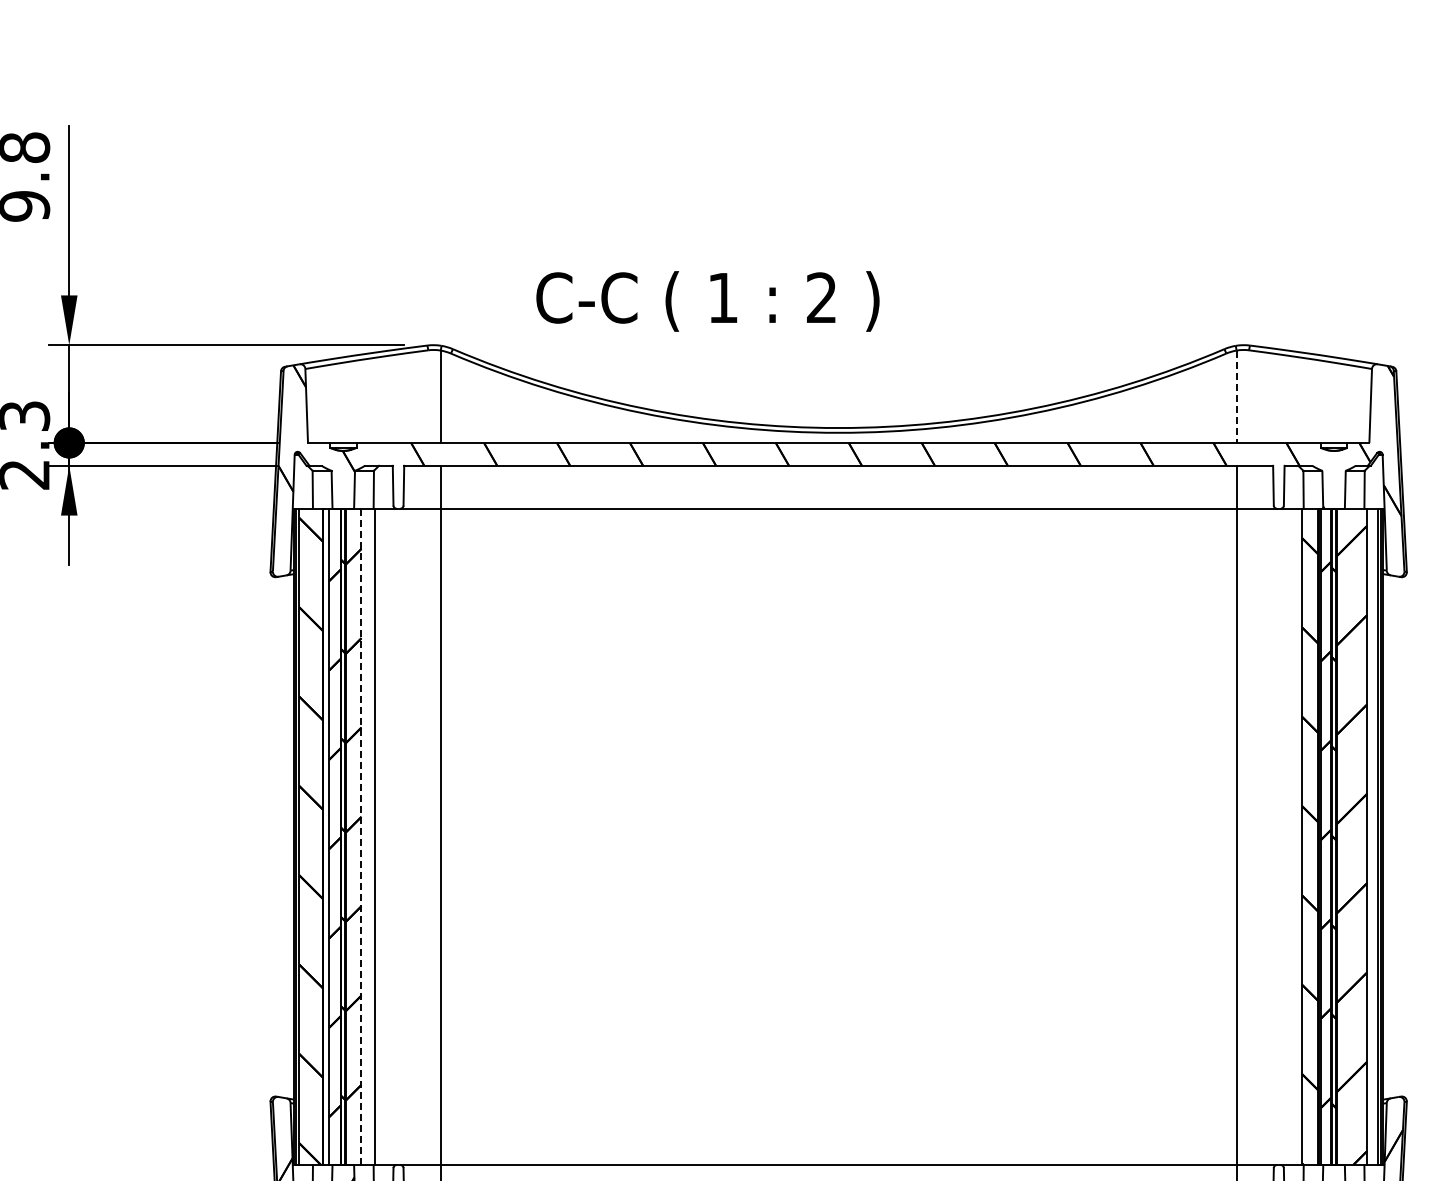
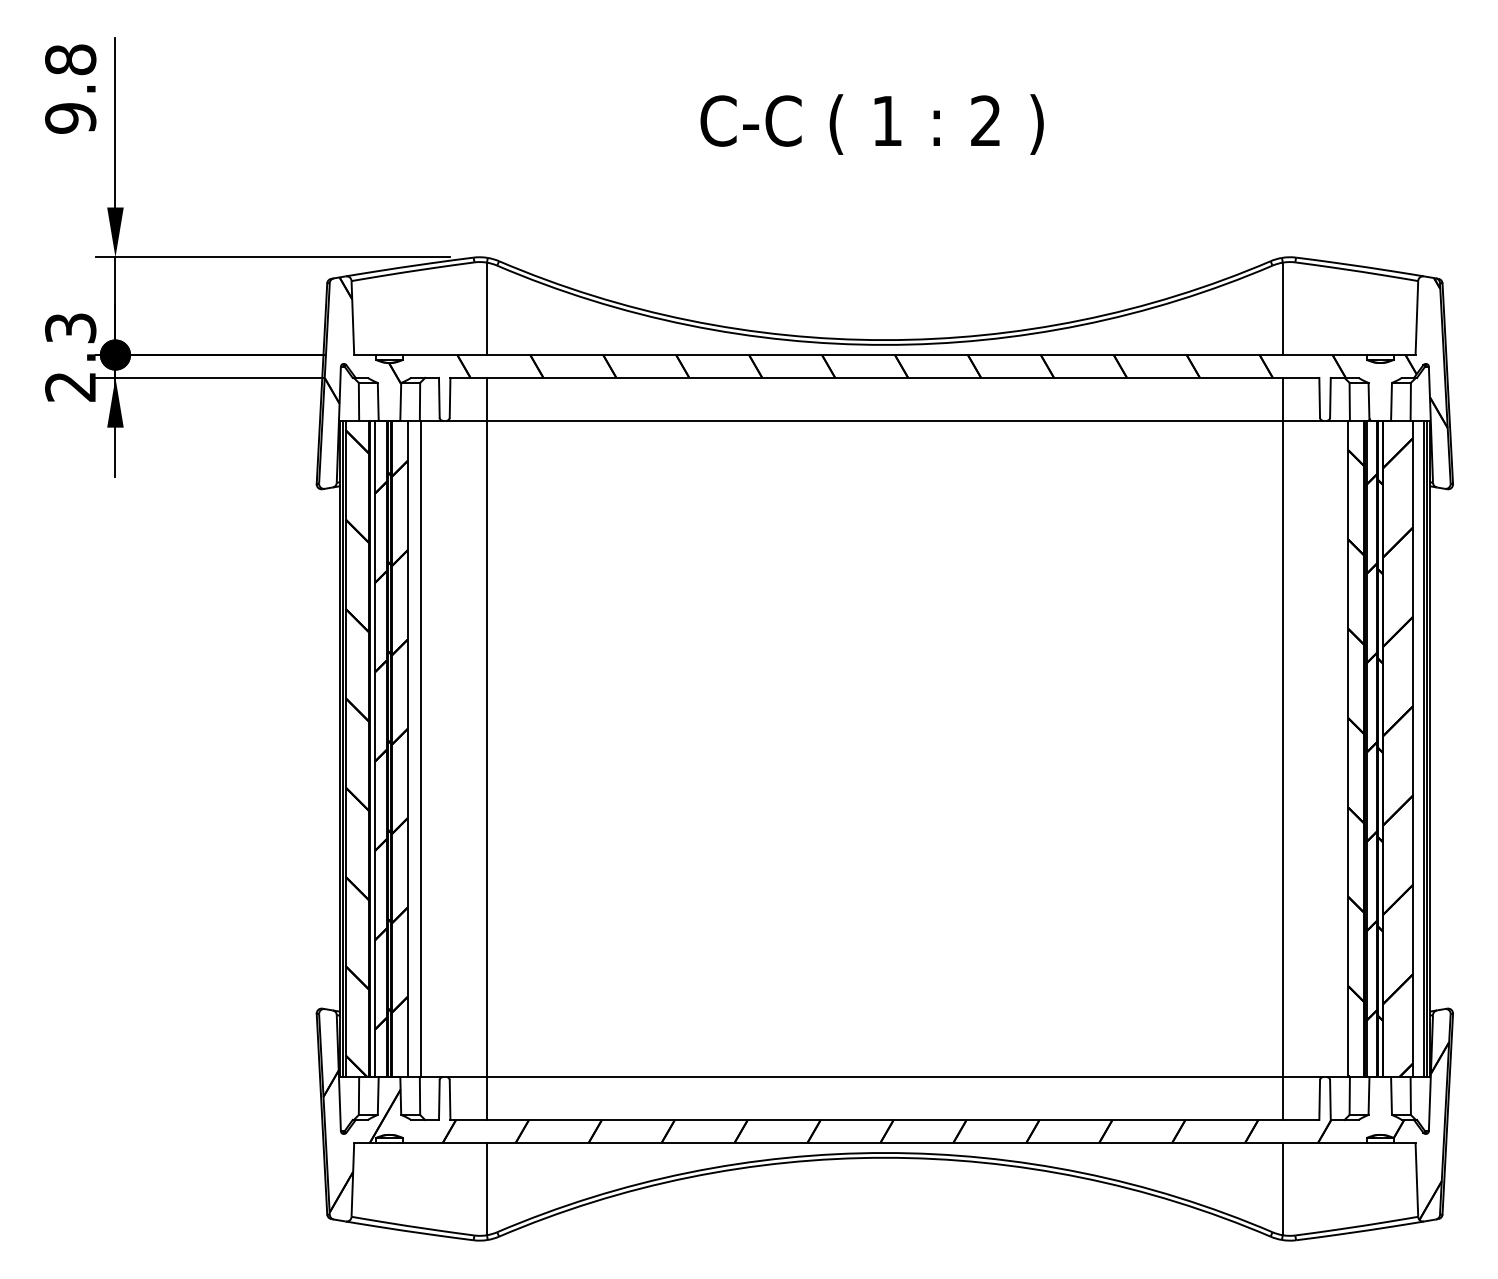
text: (707, 301) -> (871, 124), moved
line: (1236, 397) -> (1282, 309), dashed -> solid
line: (361, 836) -> (407, 748), dashed -> solid

